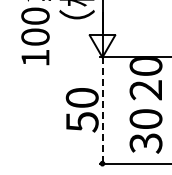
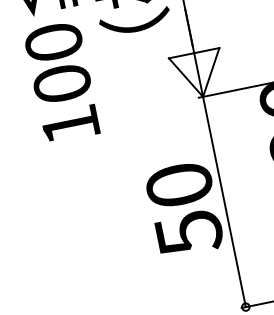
line: (102, 111) -> (224, 203), dashed -> solid

